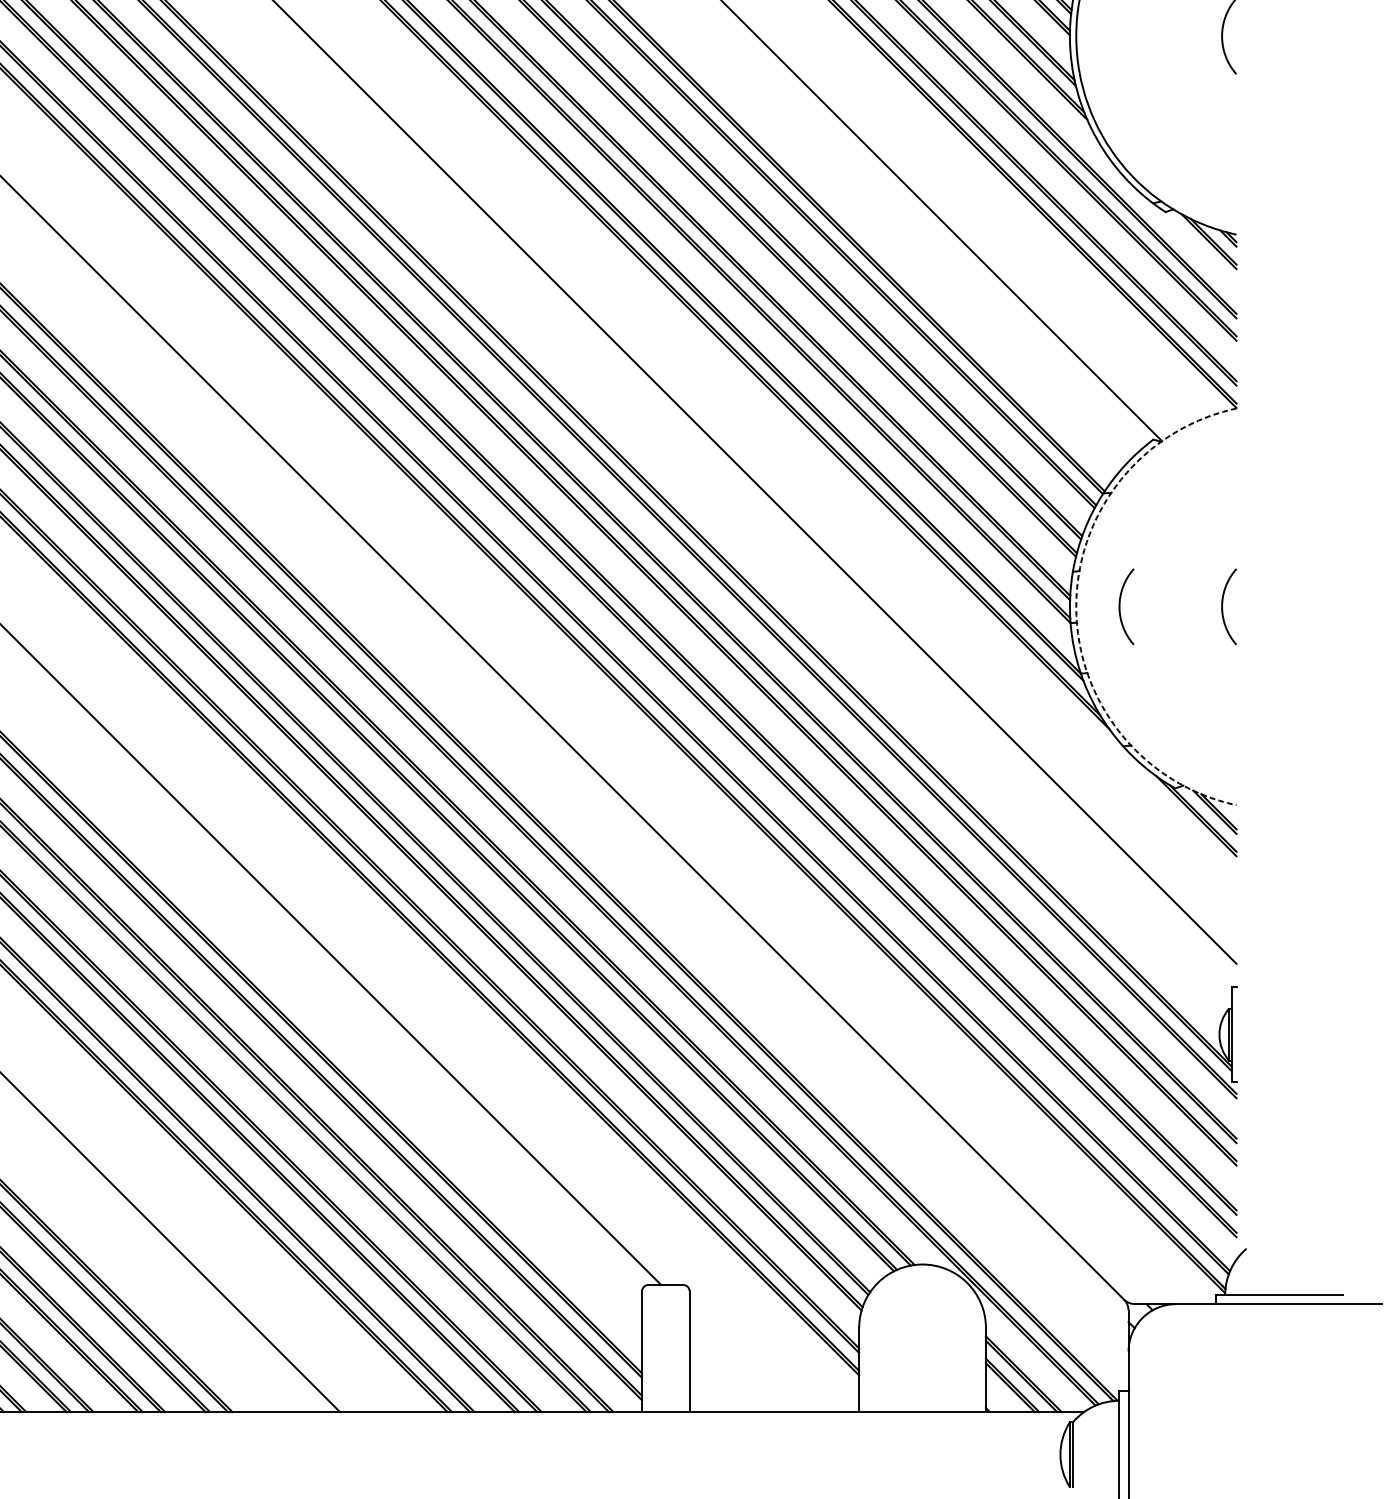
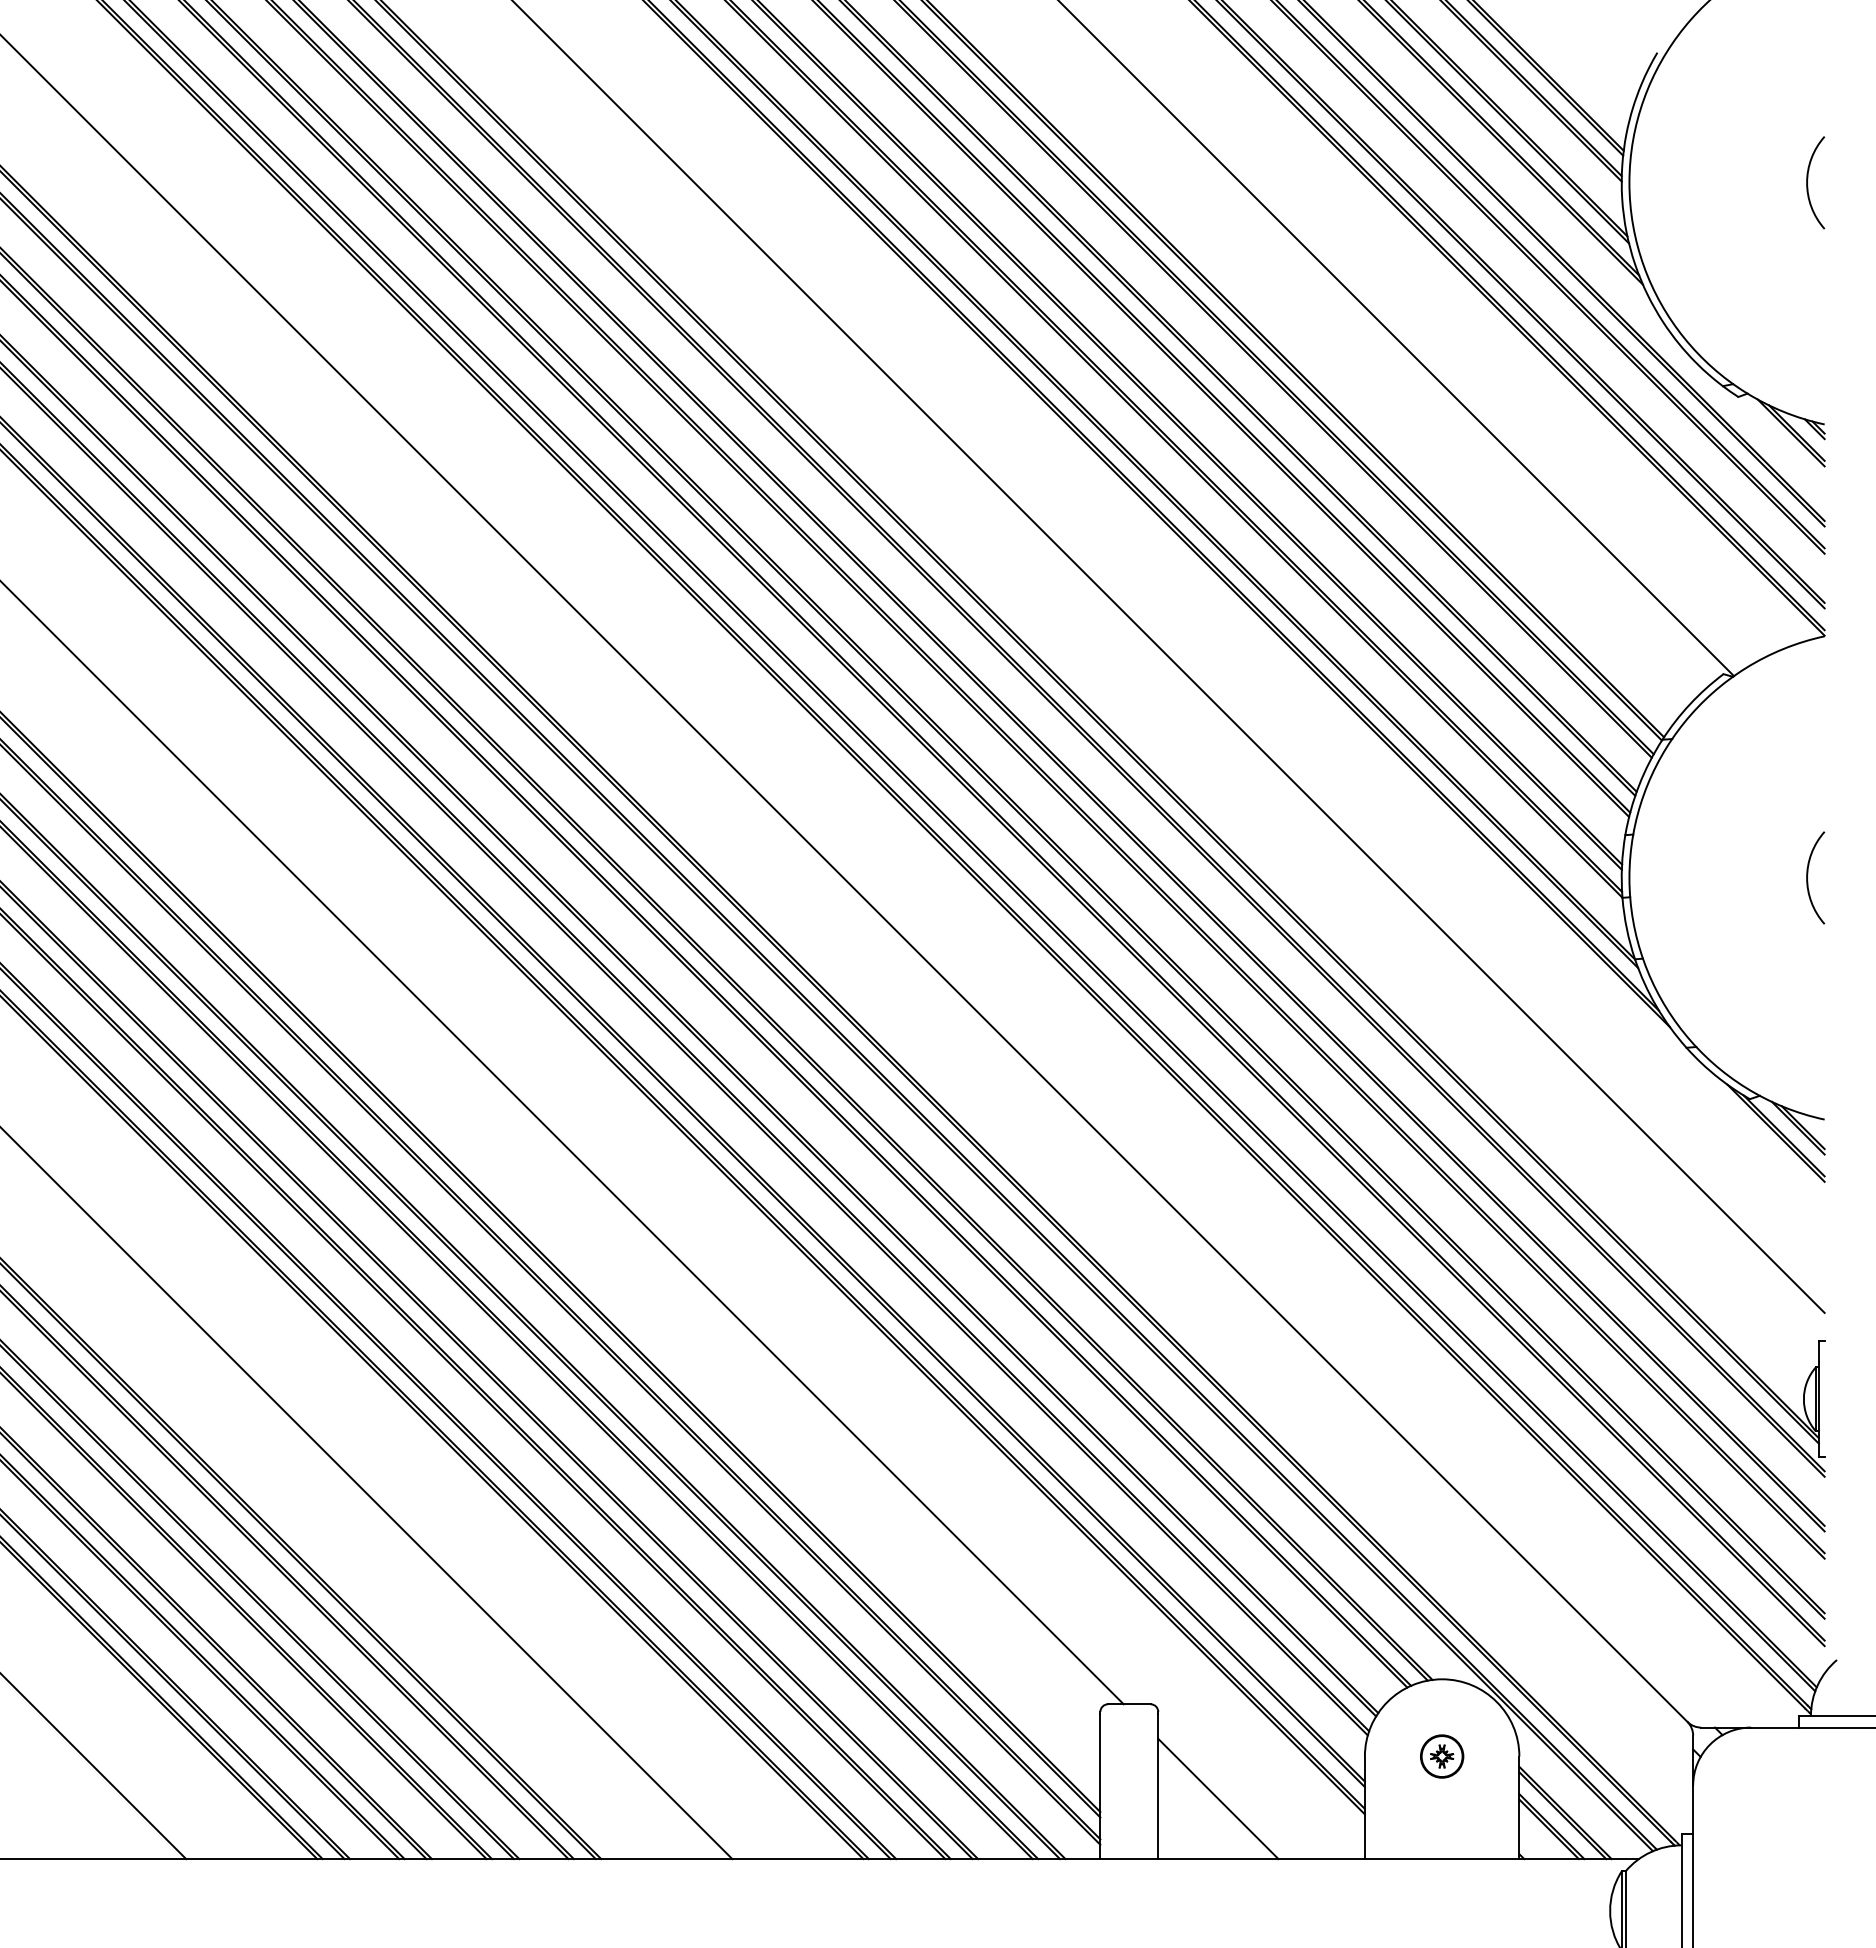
arc: (1120, 604) -> (1683, 874), removed
arc: (1076, 606) -> (1629, 877), dashed -> solid
part: (922, 1327) -> (1442, 1756), added
line: (739, 1362) -> (1218, 1798), added

